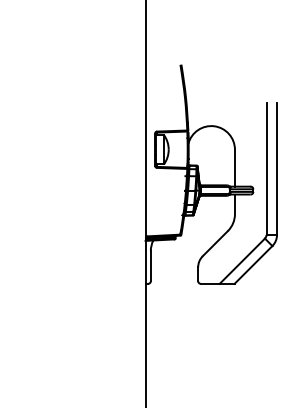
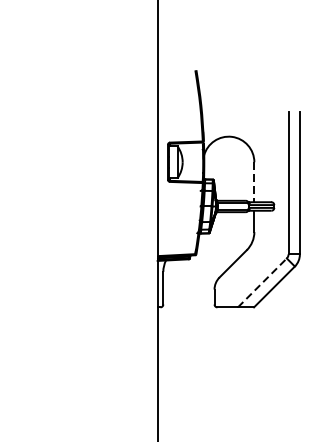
line: (234, 168) -> (253, 182), solid -> dashed
line: (242, 261) -> (262, 283), solid -> dashed

